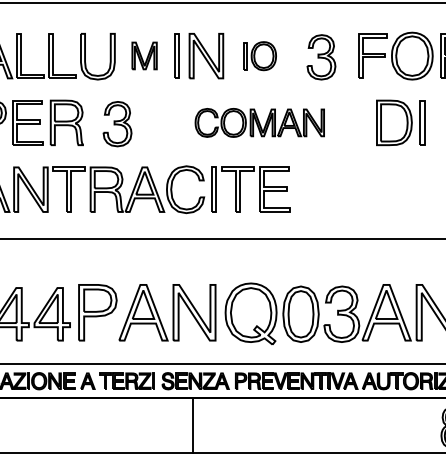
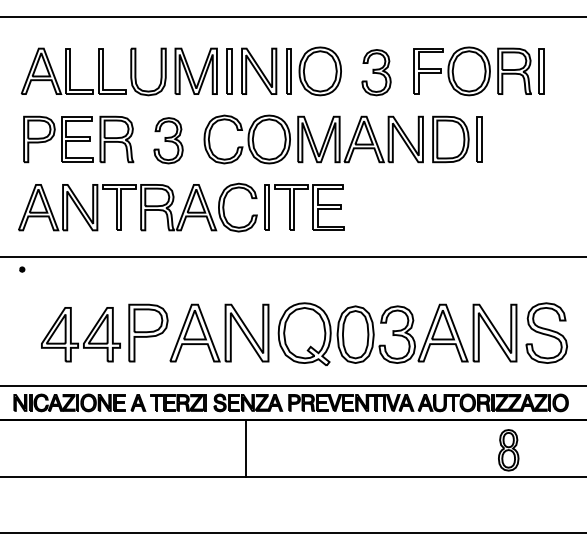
part: (143, 55) -> (195, 70), size x1.67
part: (259, 56) -> (313, 71), size x1.67
part: (259, 122) -> (313, 139), size x1.67

